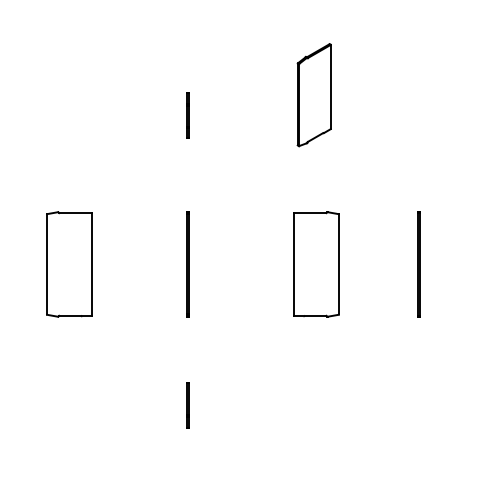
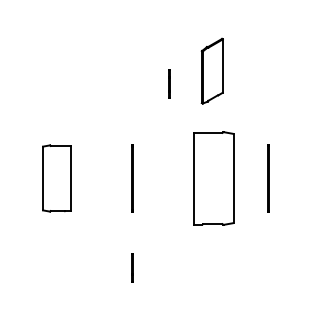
line: (188, 114) -> (169, 83), moved
part: (316, 264) -> (213, 178), size x1.4
line: (418, 264) -> (268, 178), moved

